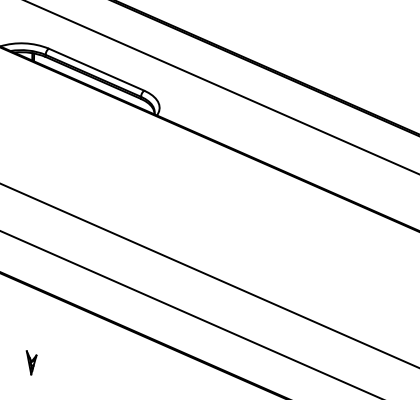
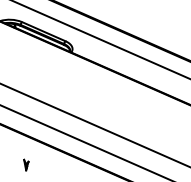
part: (32, 361) -> (26, 164), moved

